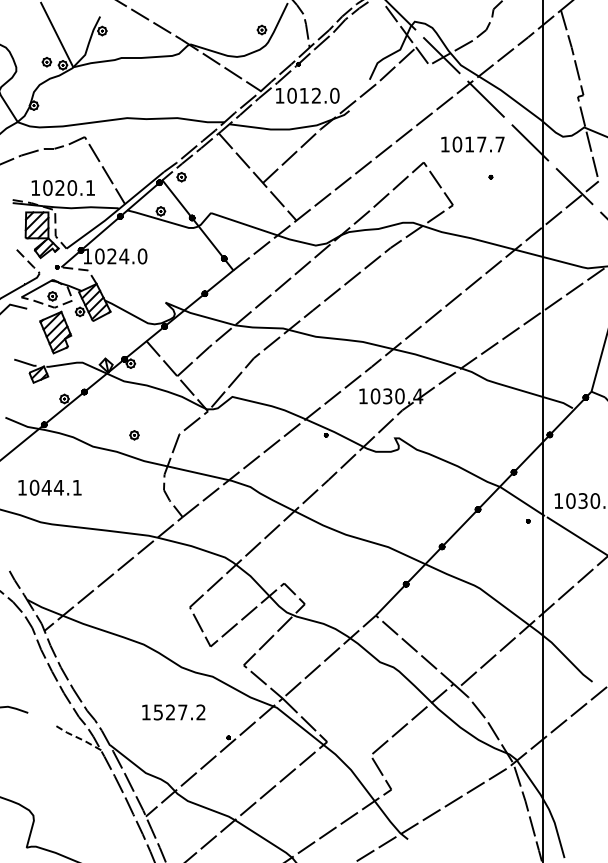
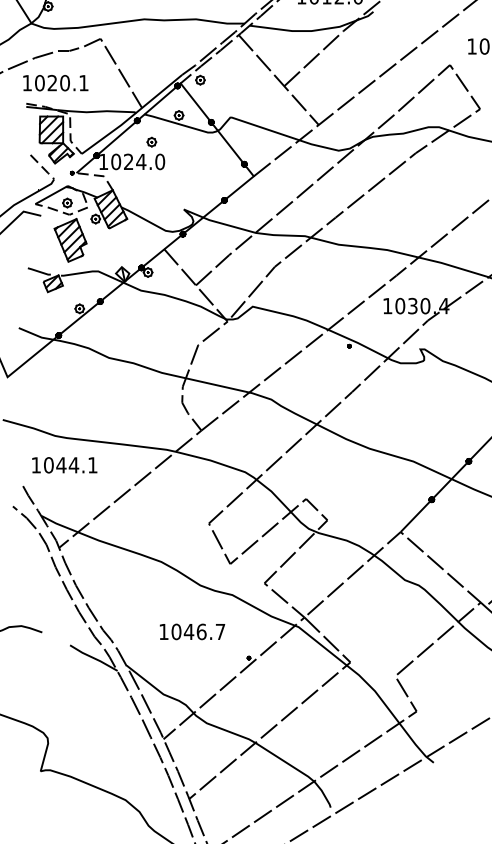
text: (62, 187) -> (54, 82), moved
part: (134, 435) -> (151, 142), moved
text: (49, 487) -> (64, 465), moved
text: (179, 712) -> (198, 631), 1527.2 -> 1046.7
line: (78, 738) -> (94, 658), dashed -> solid

